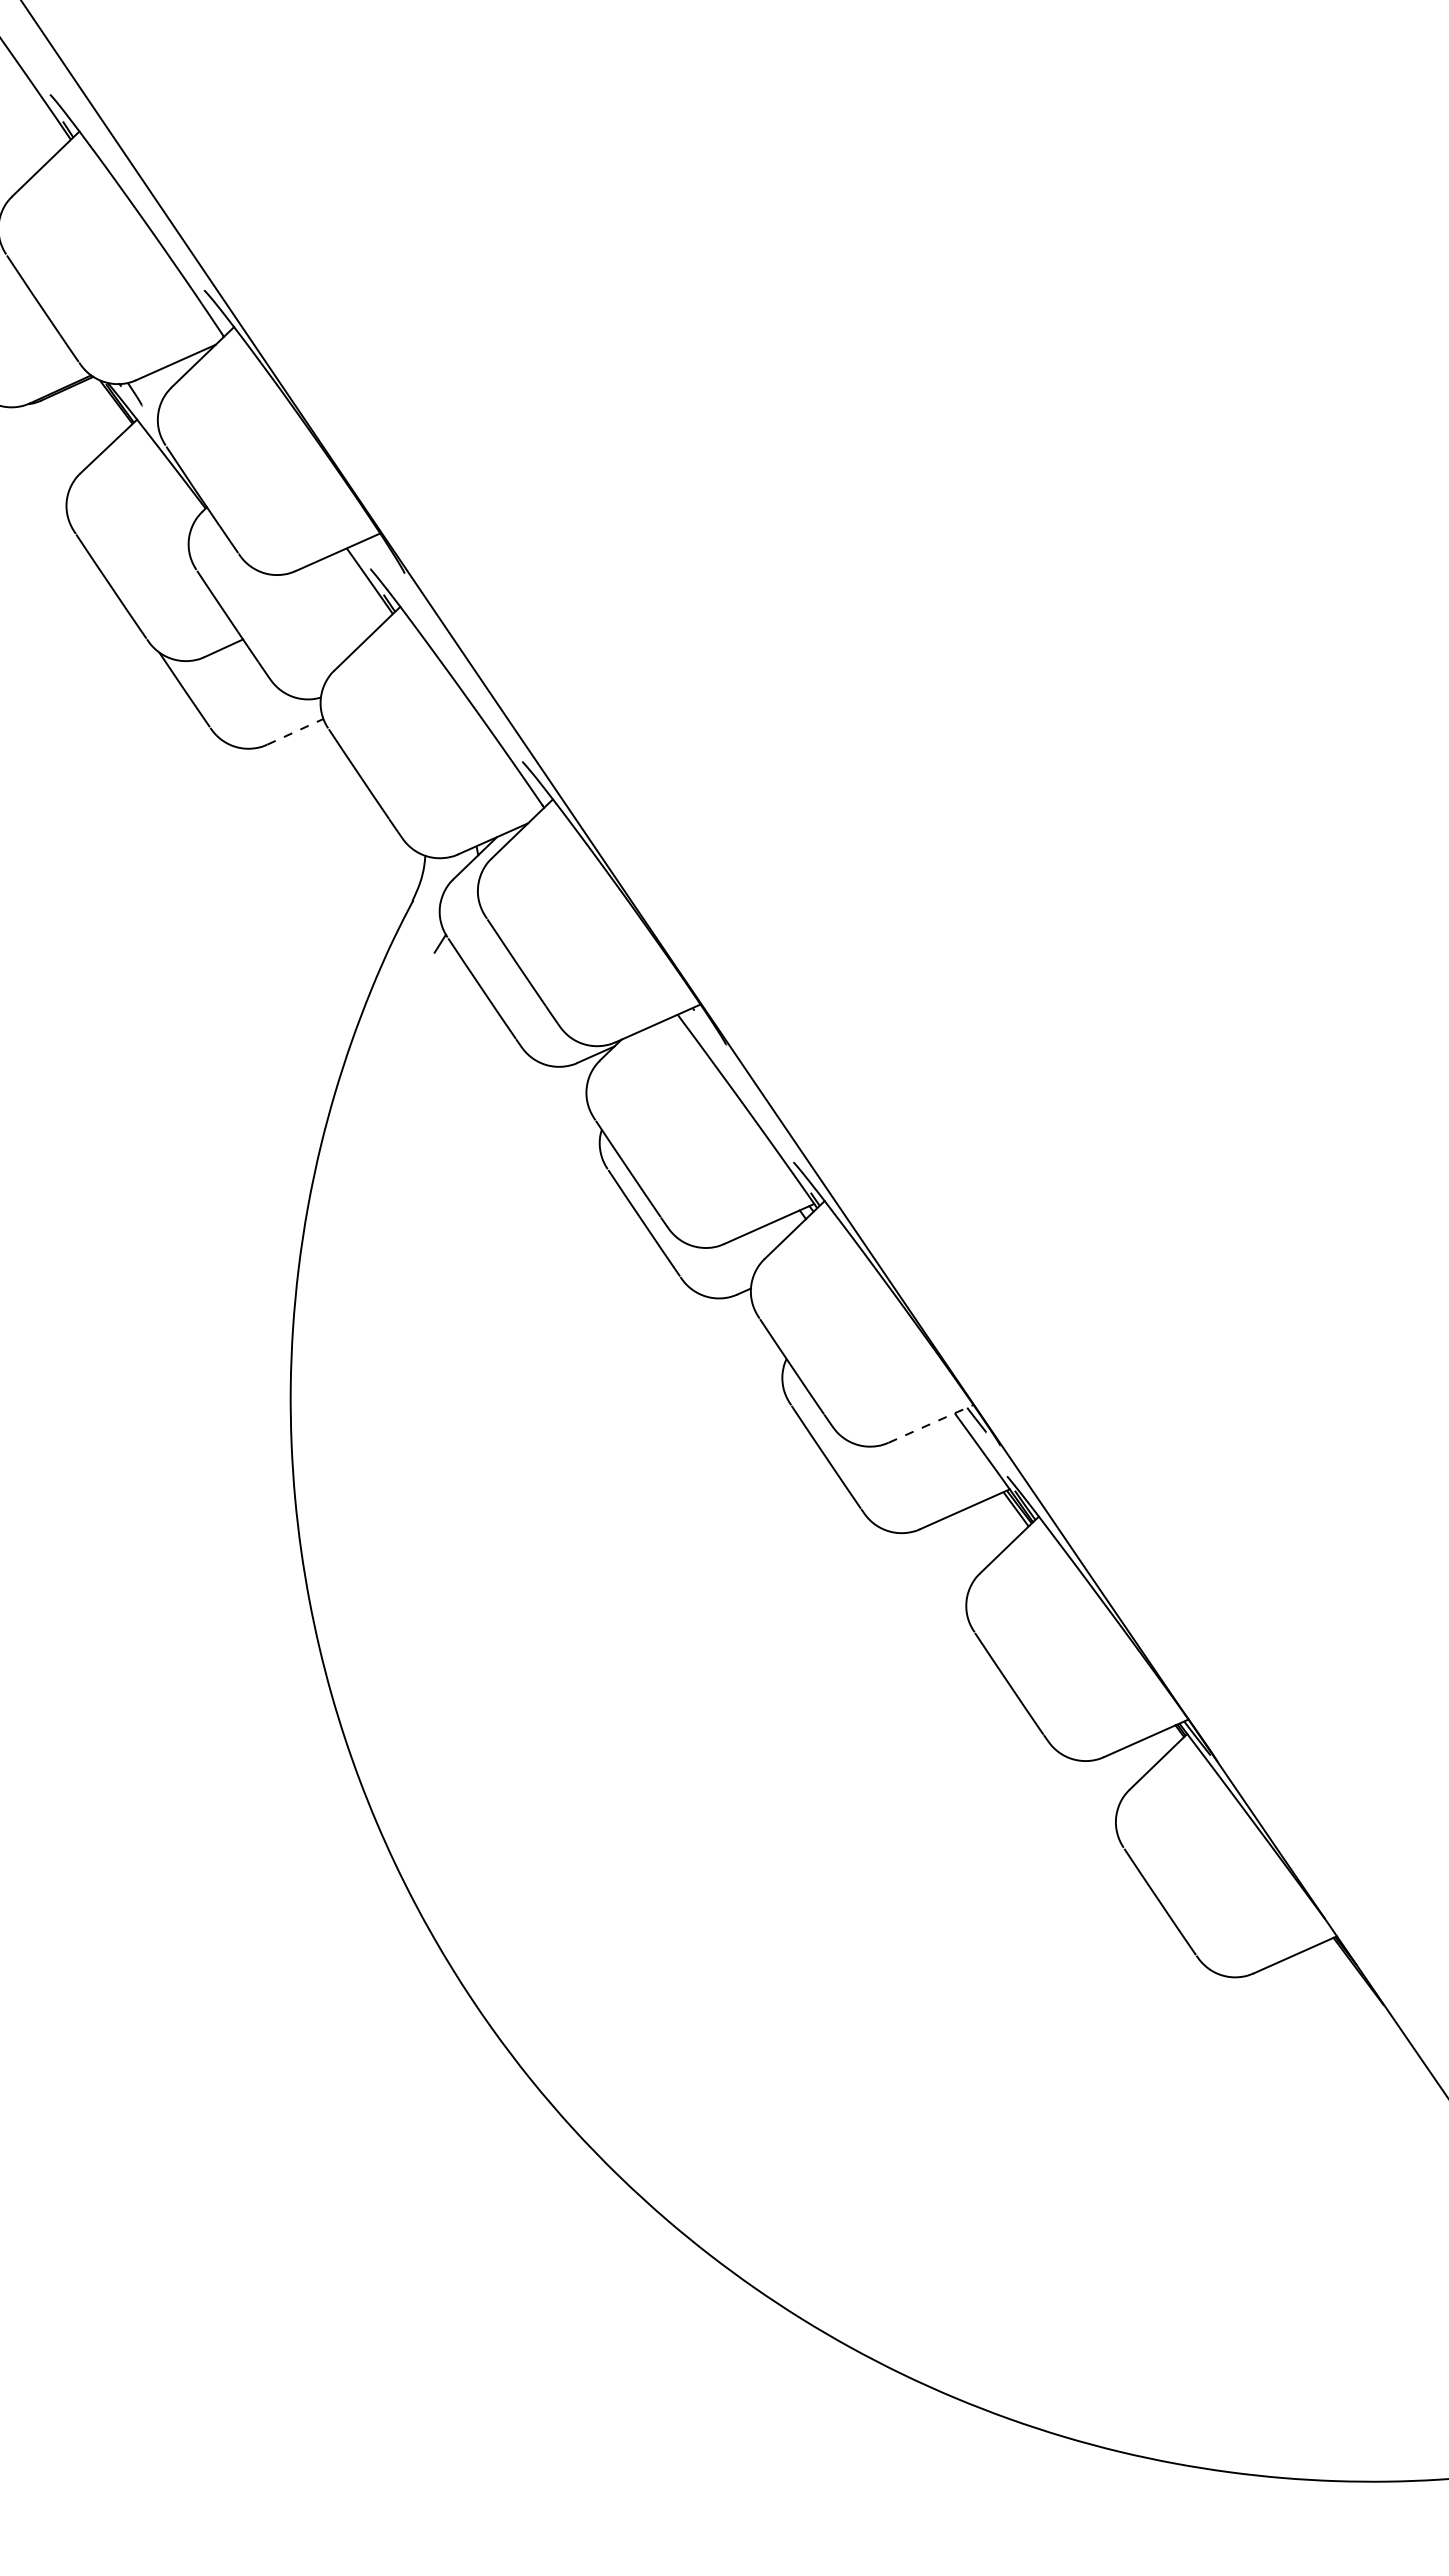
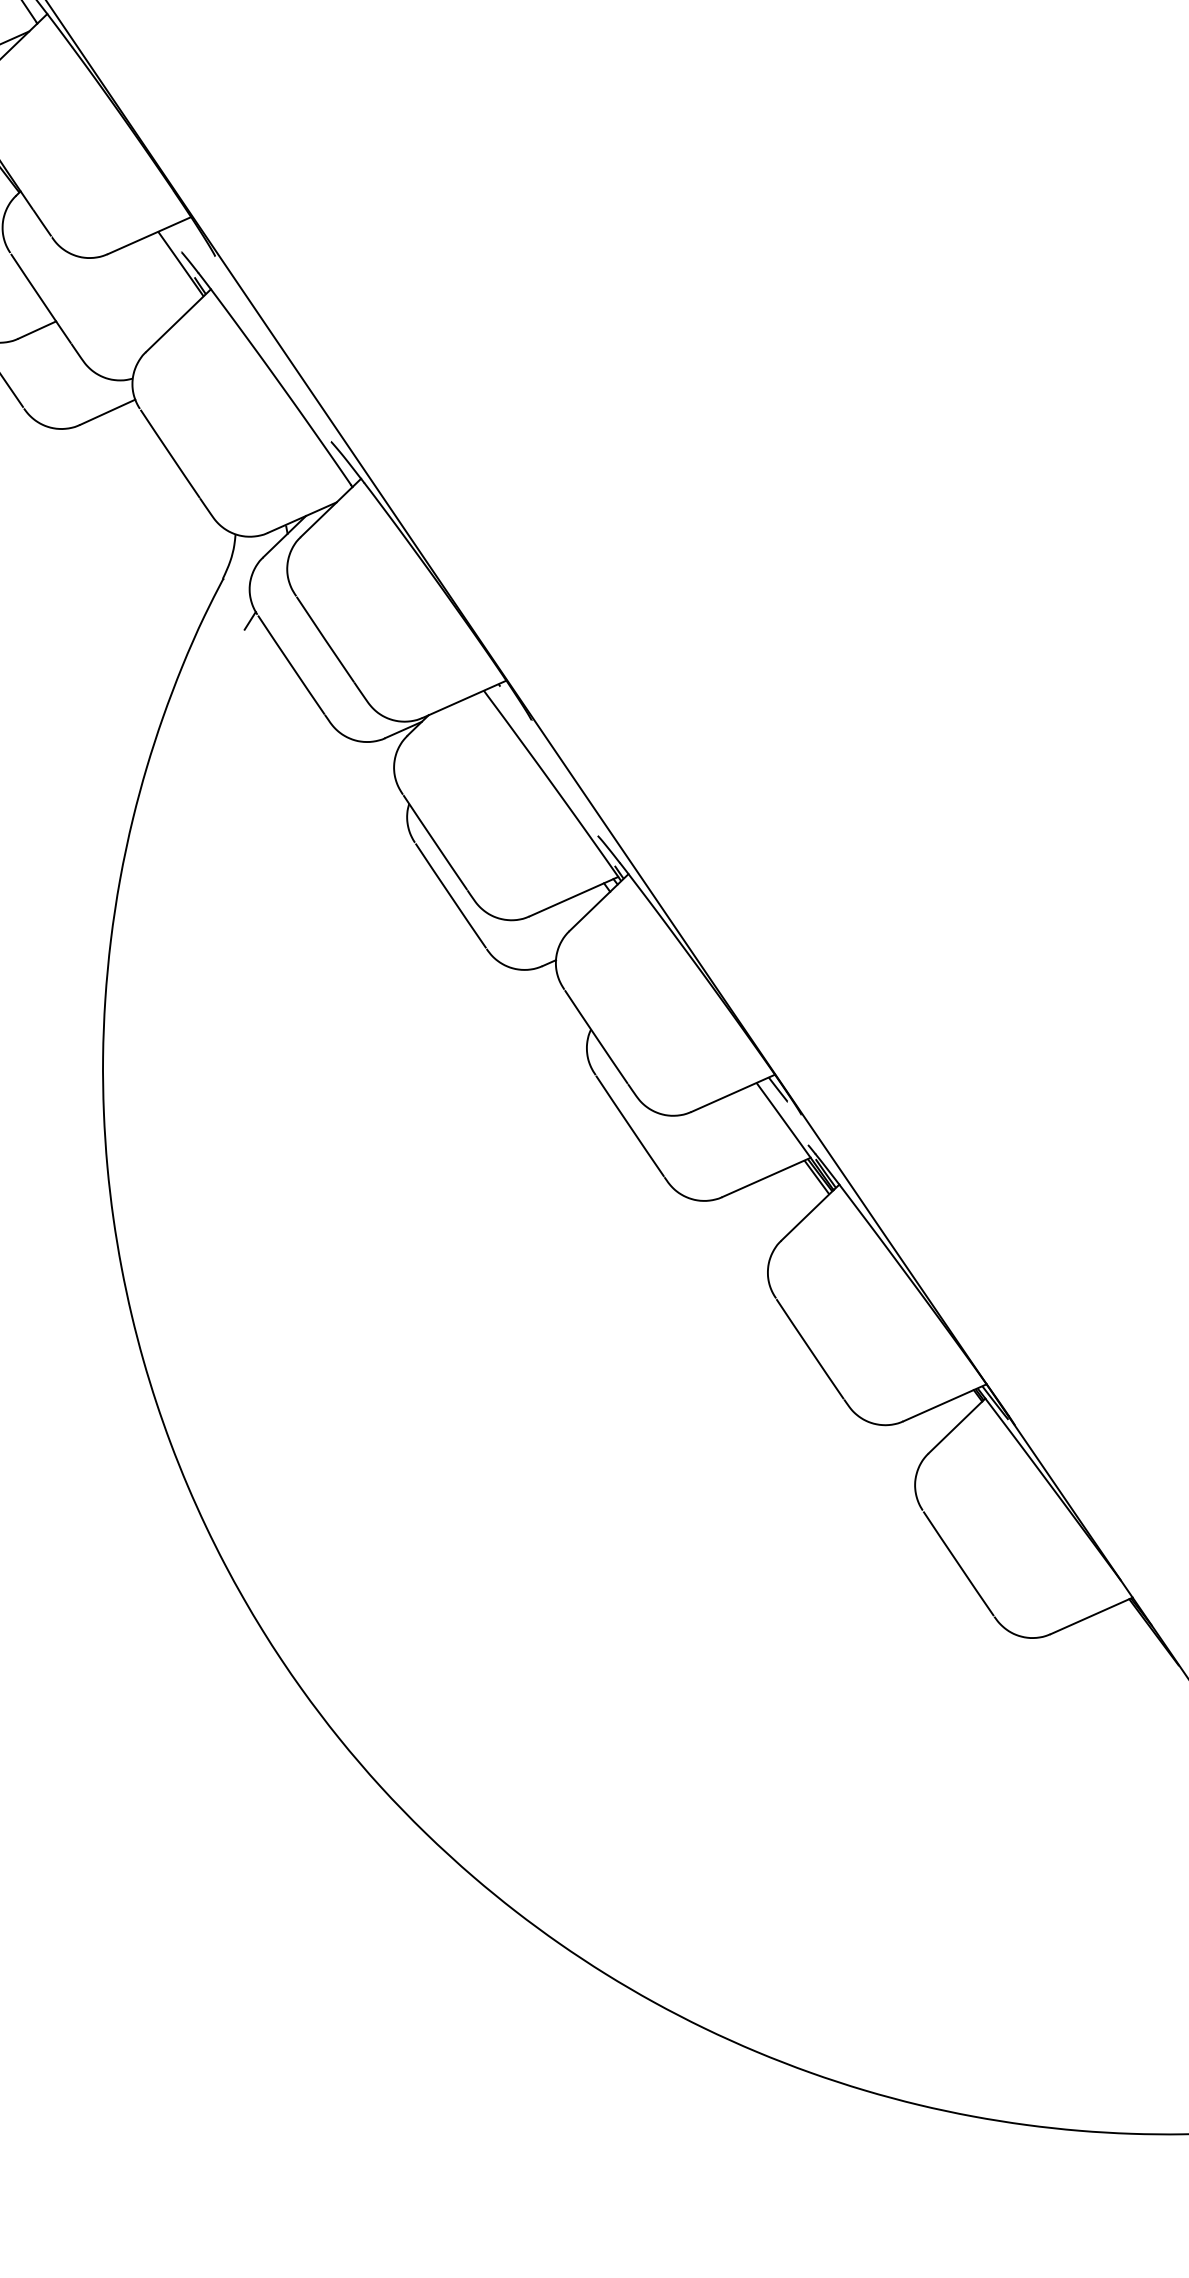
line: (295, 731) -> (107, 411), dashed -> solid
line: (931, 1423) -> (733, 1092), dashed -> solid

